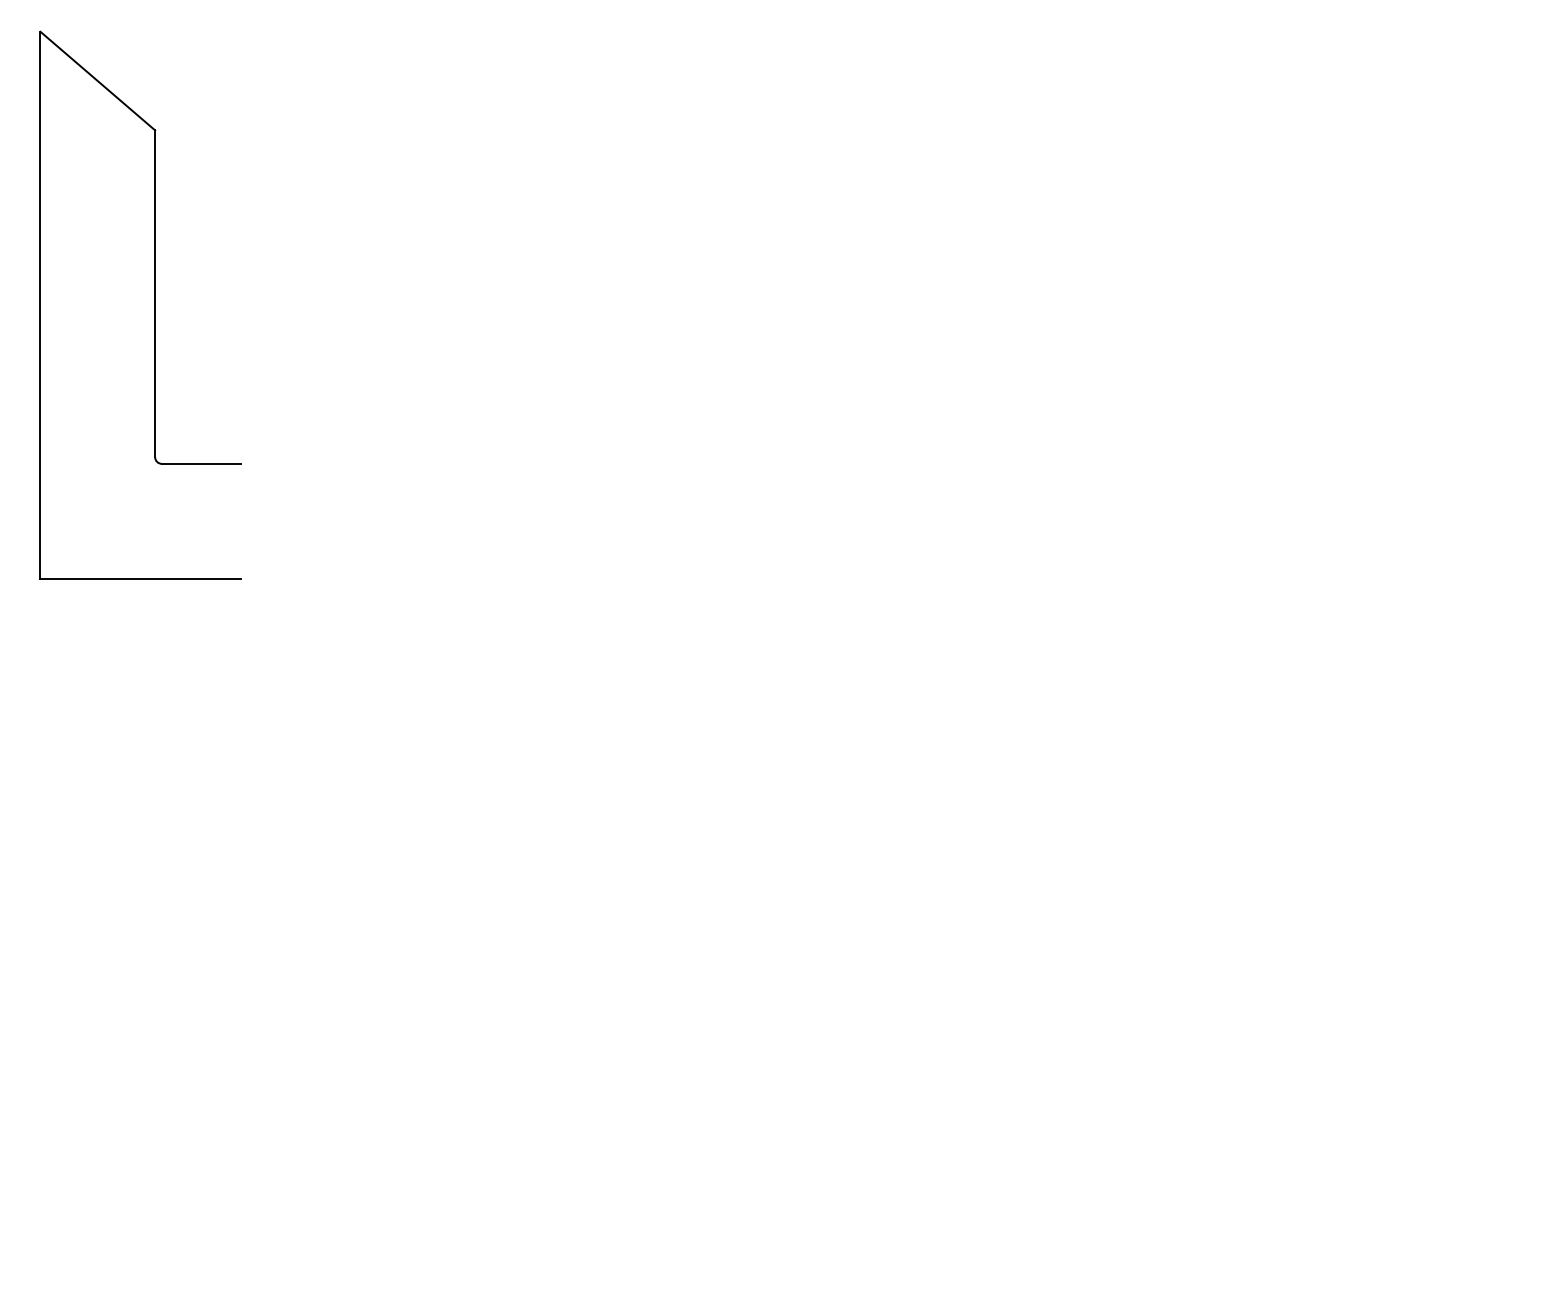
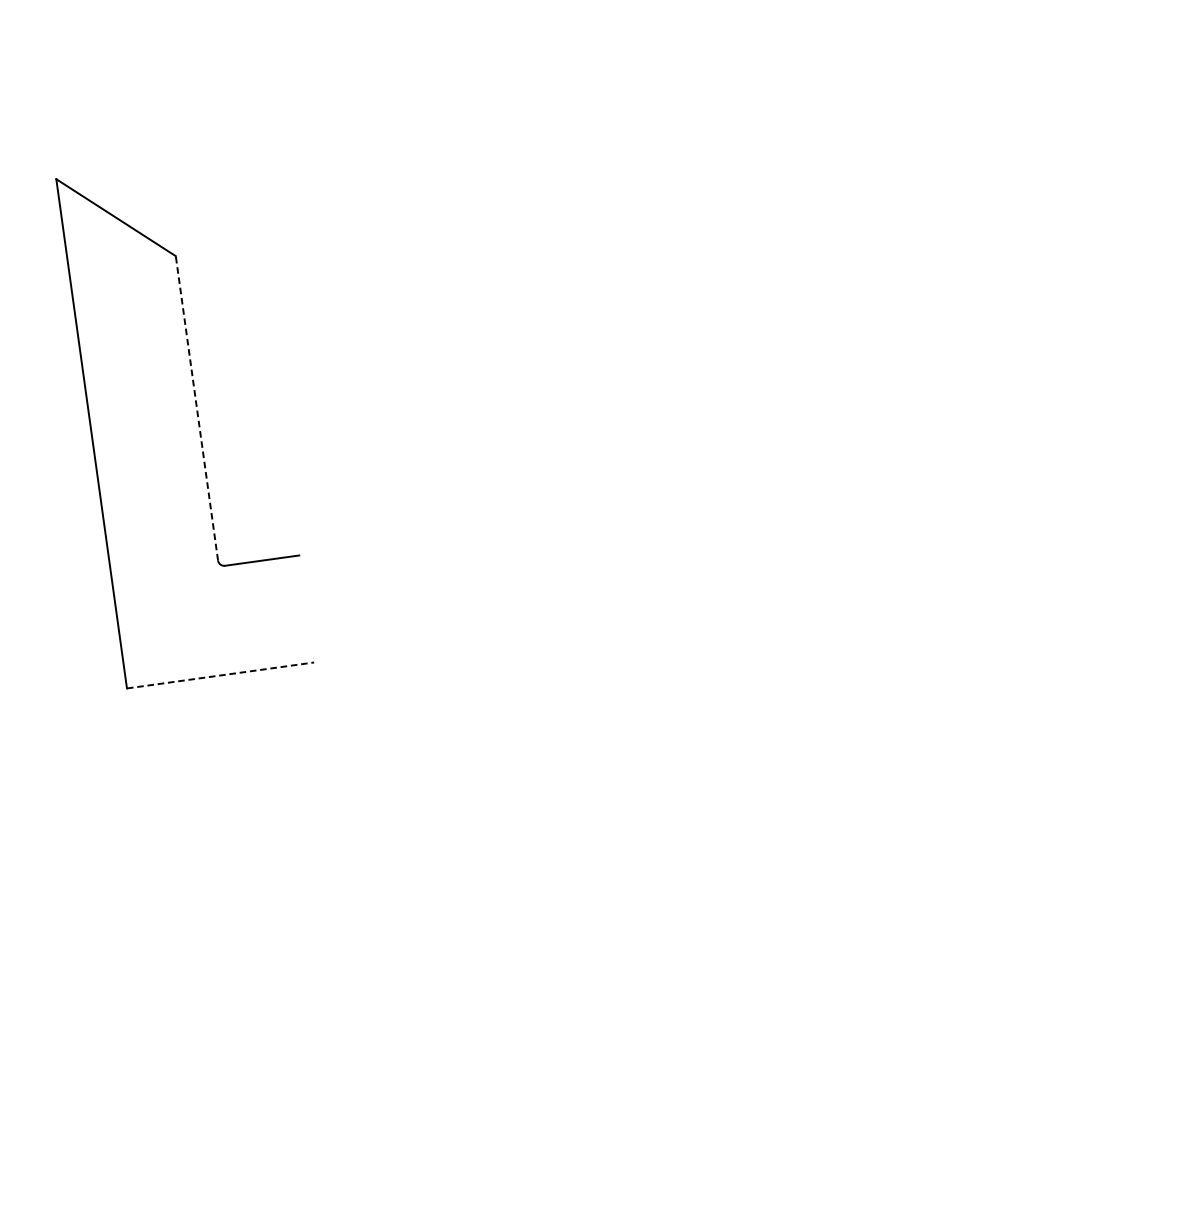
line: (155, 293) -> (197, 407), solid -> dashed
line: (141, 578) -> (221, 675), solid -> dashed

